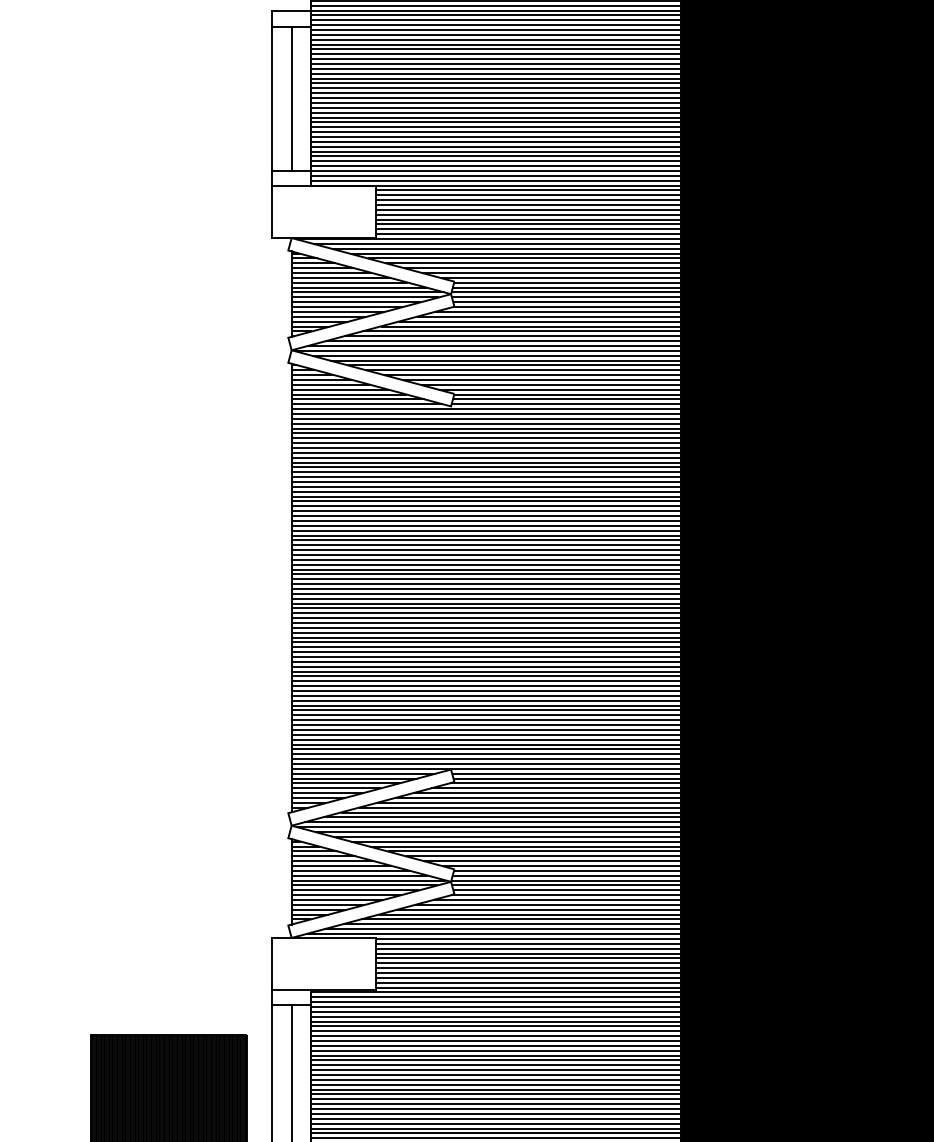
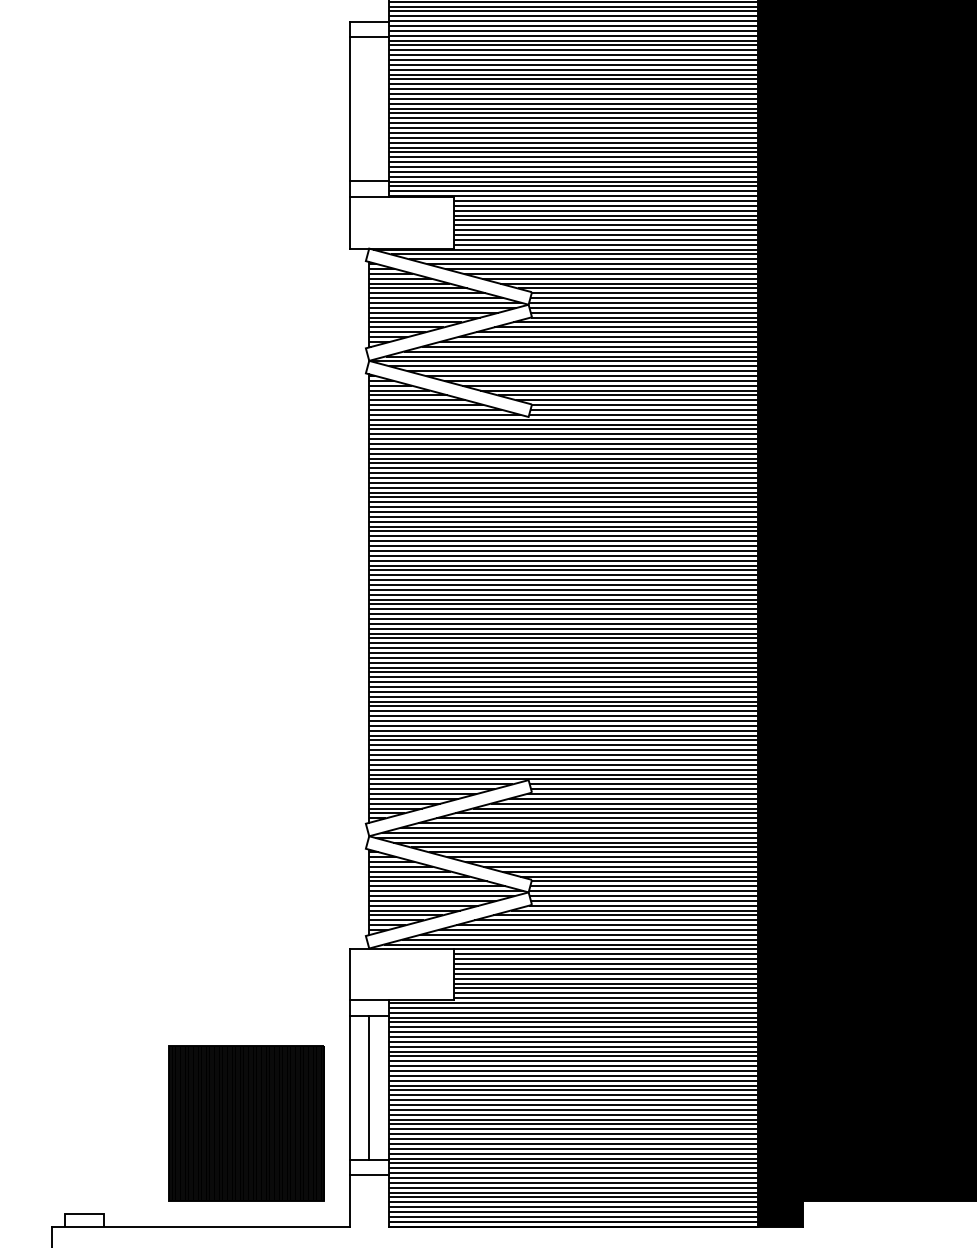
line: (291, 98) -> (369, 109), removed

